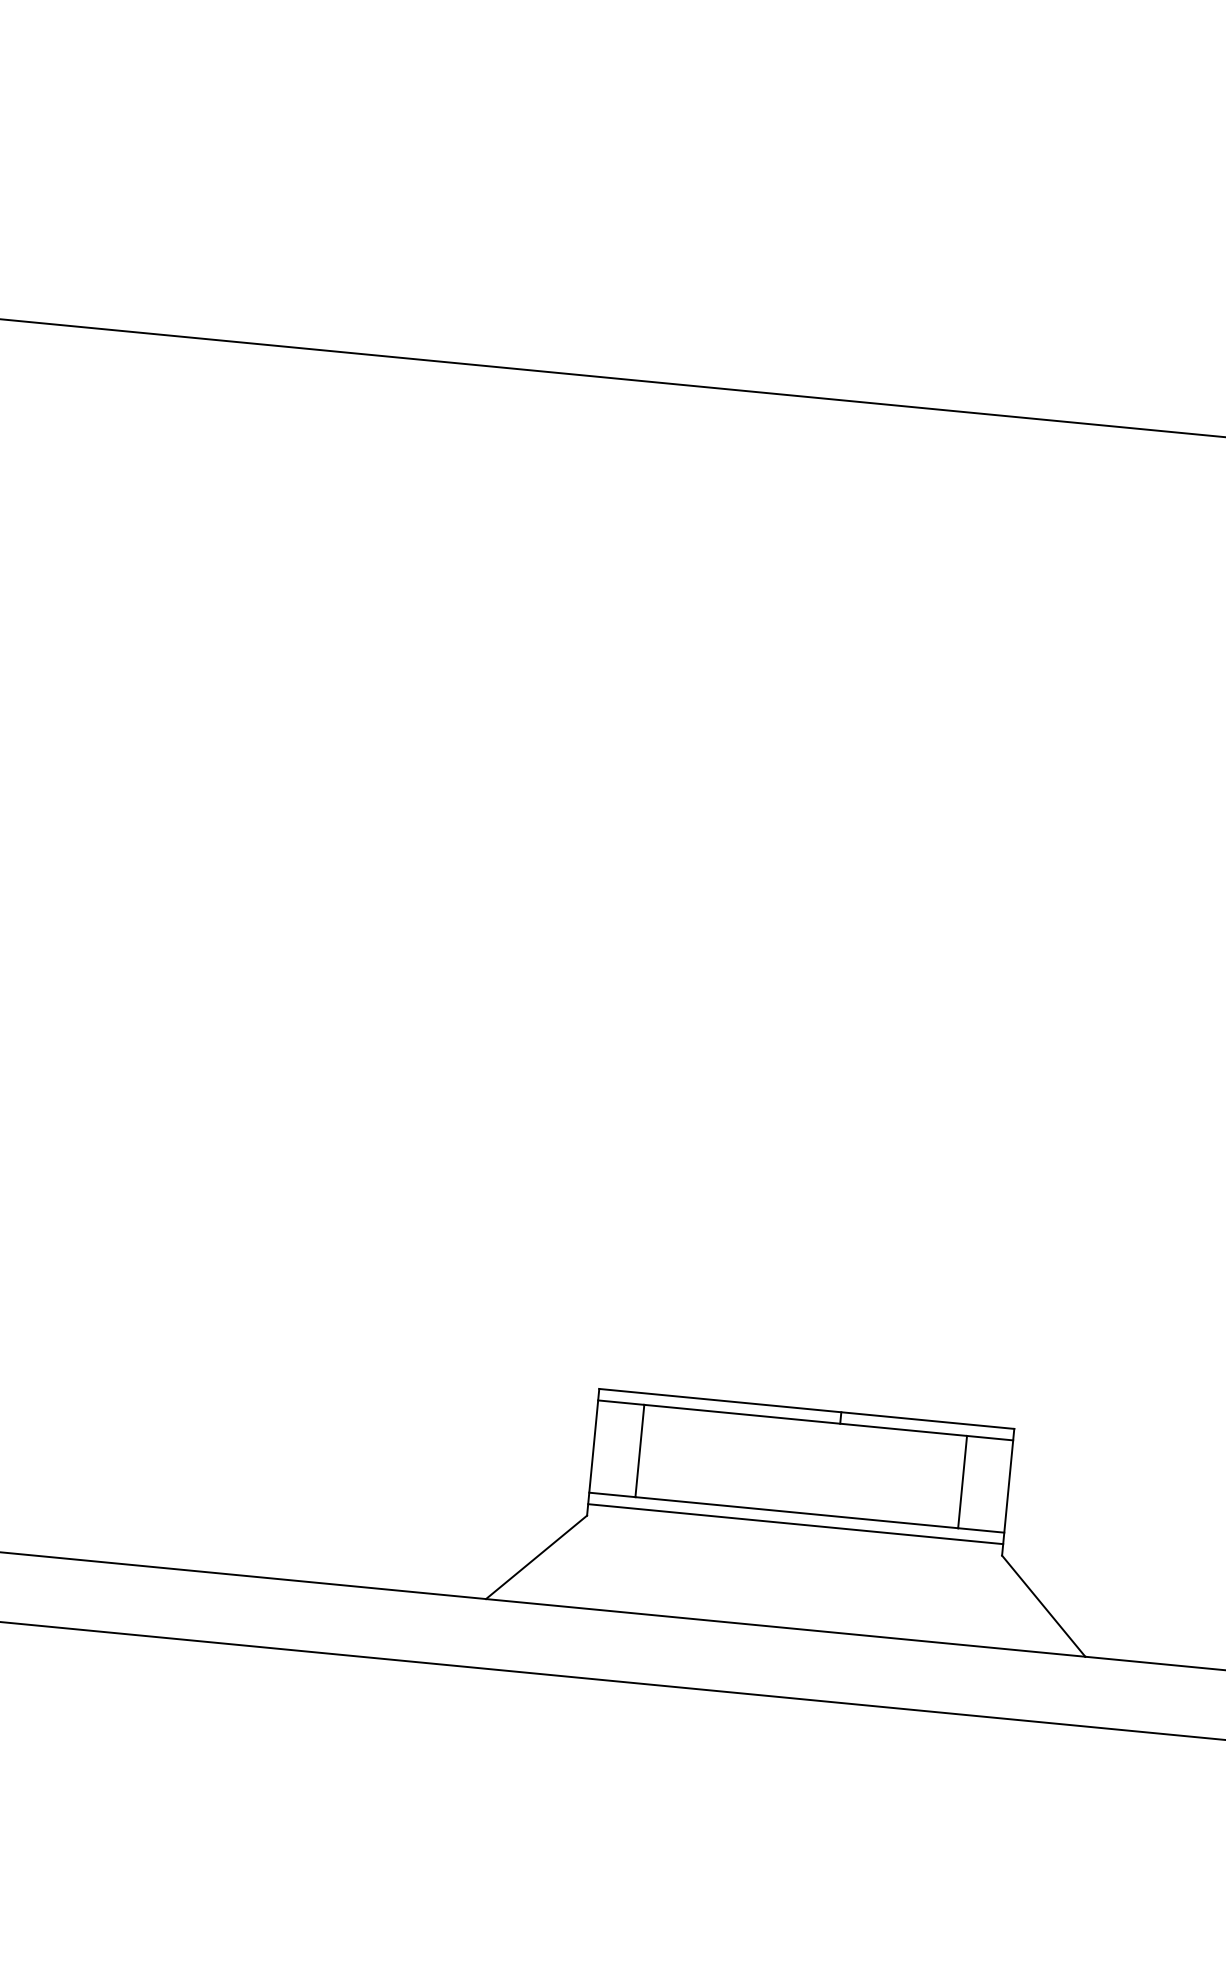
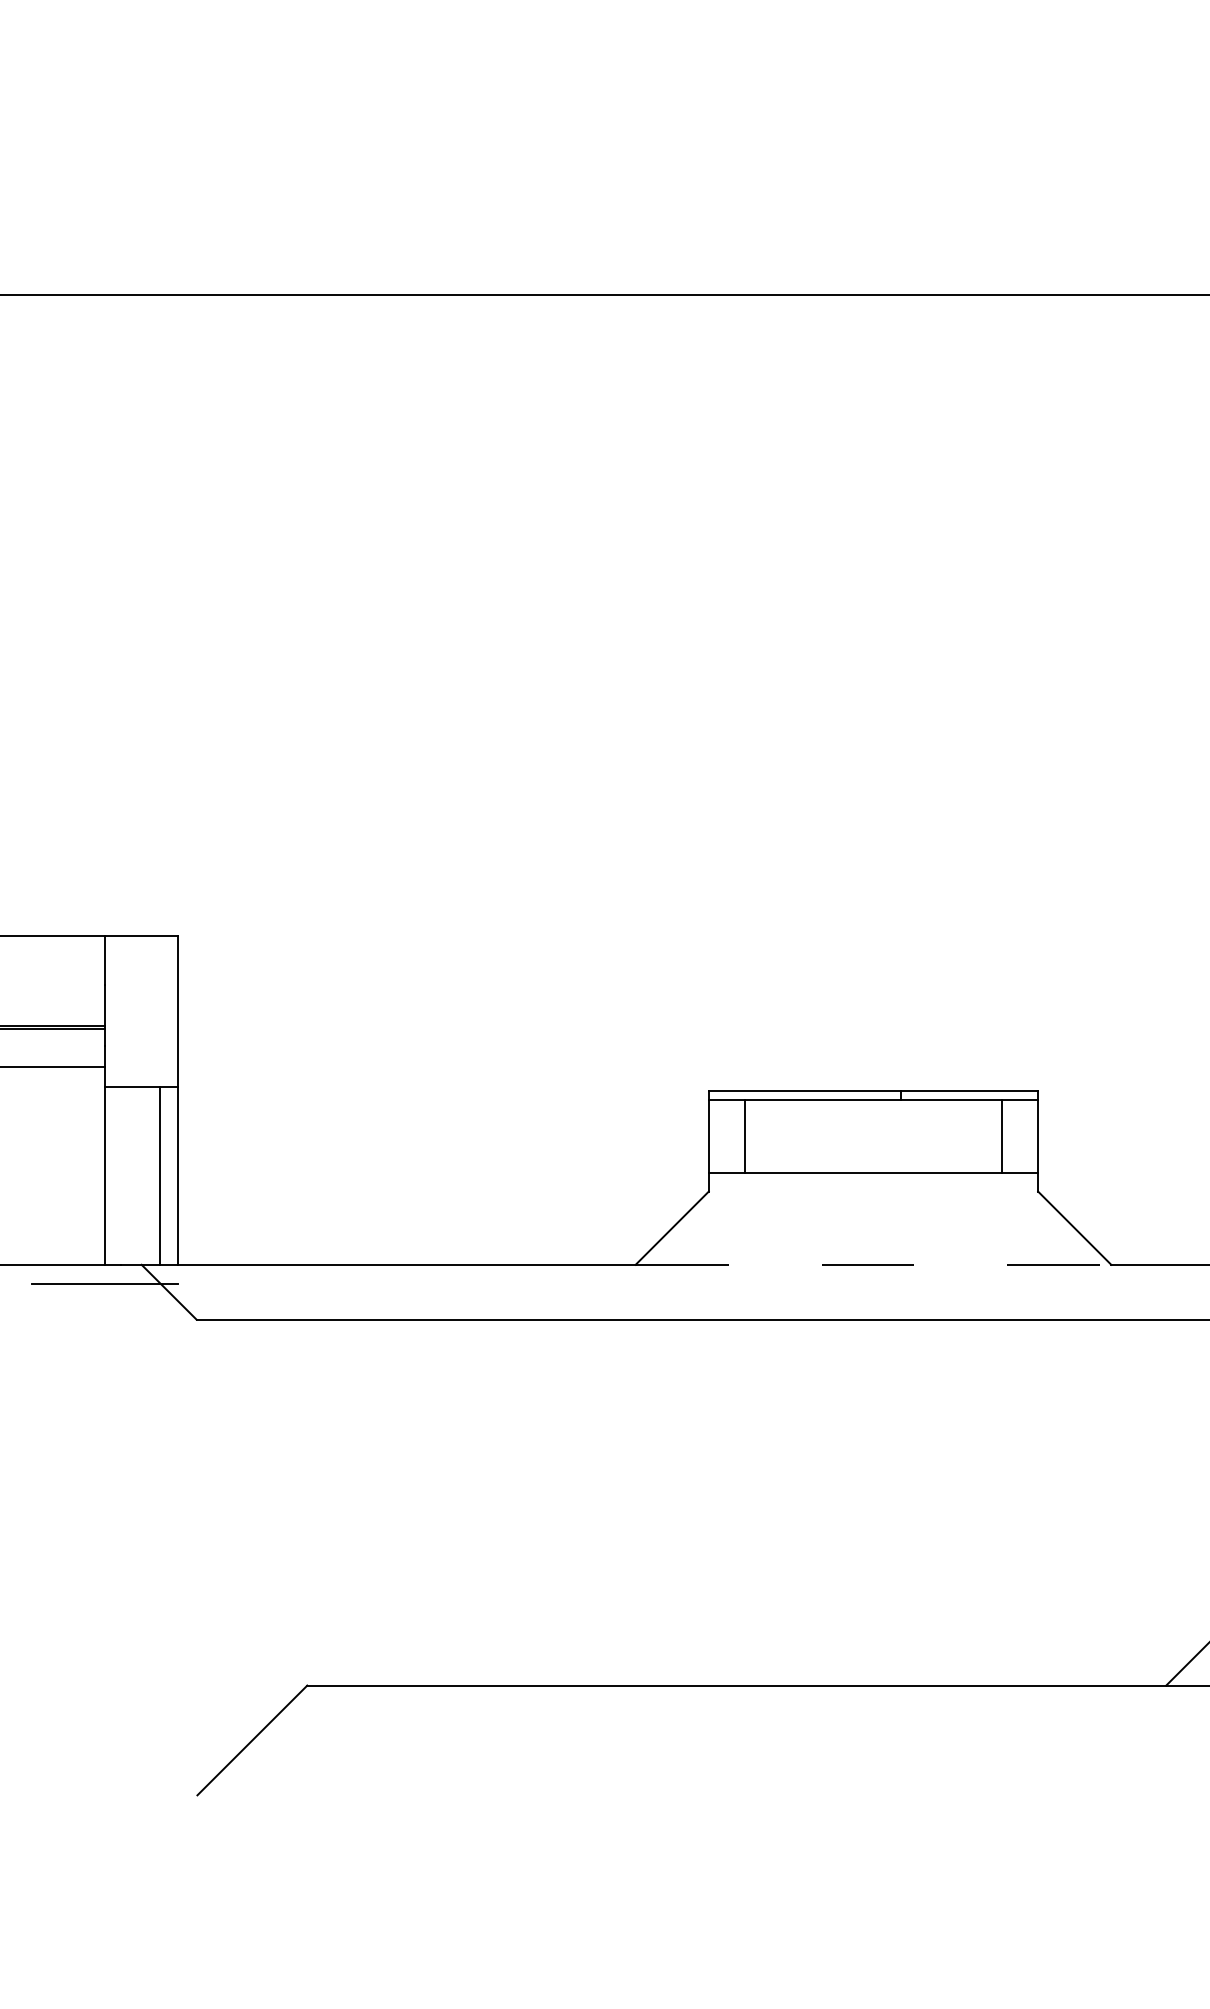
line: (795, 1524) -> (873, 1182), removed
line: (785, 1627) -> (873, 1264), solid -> dashed

